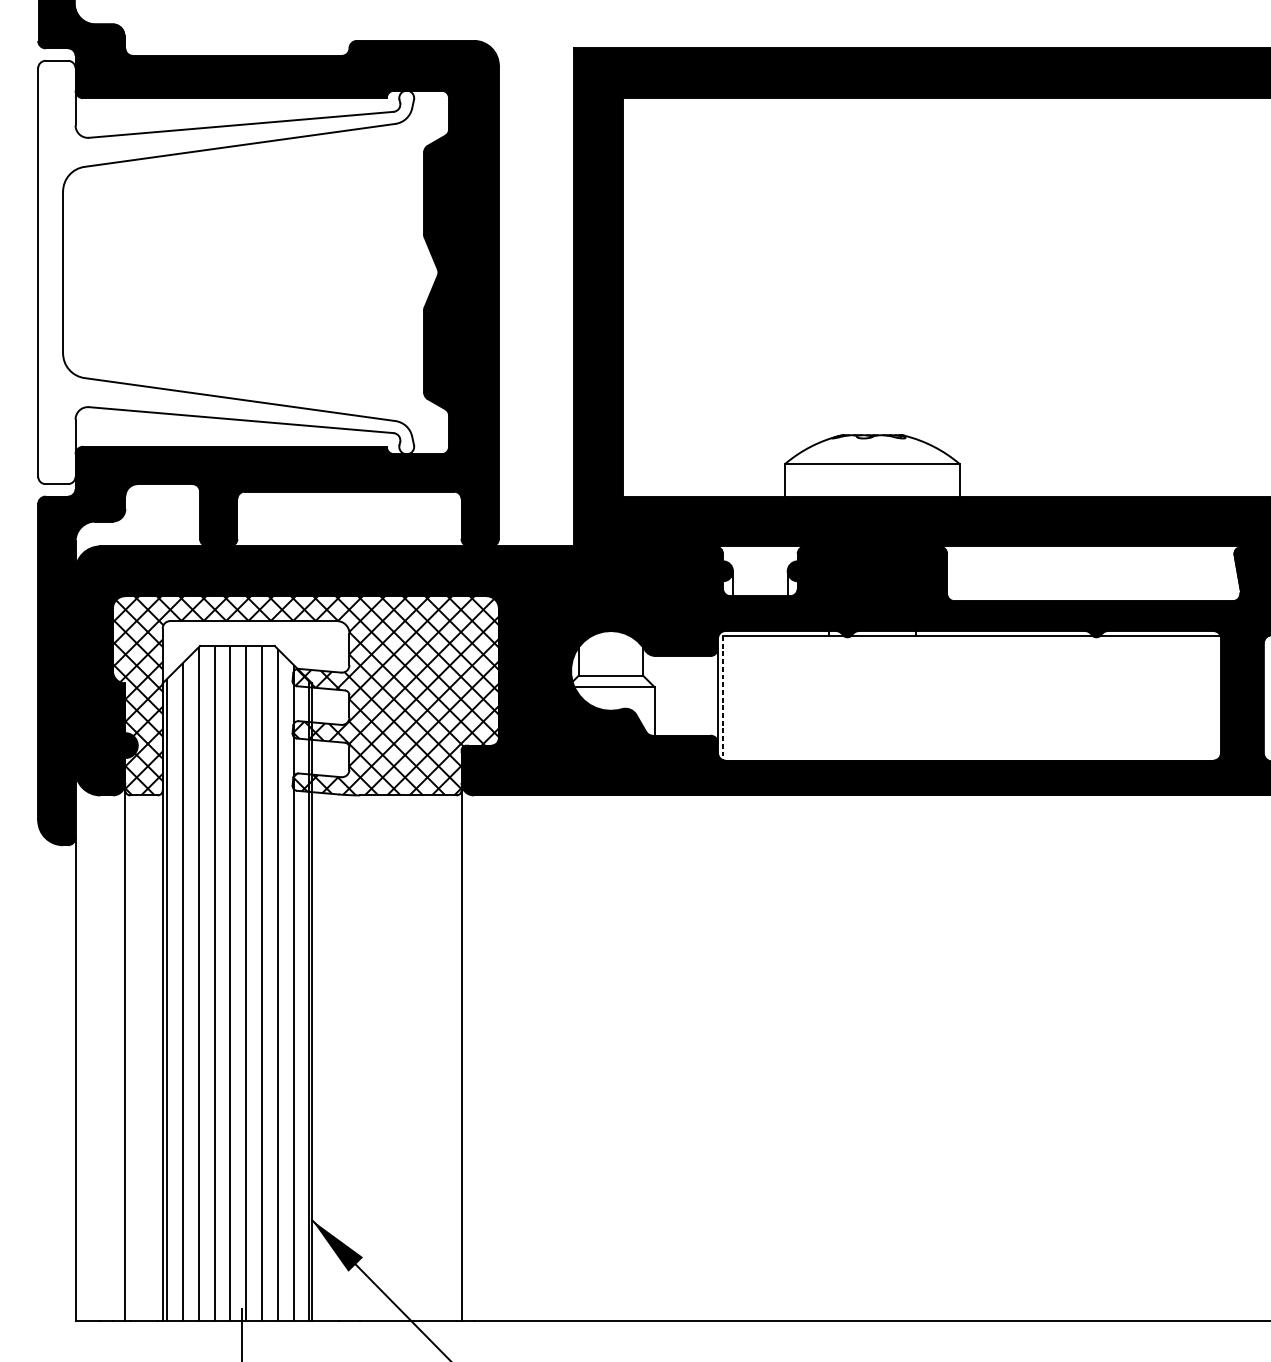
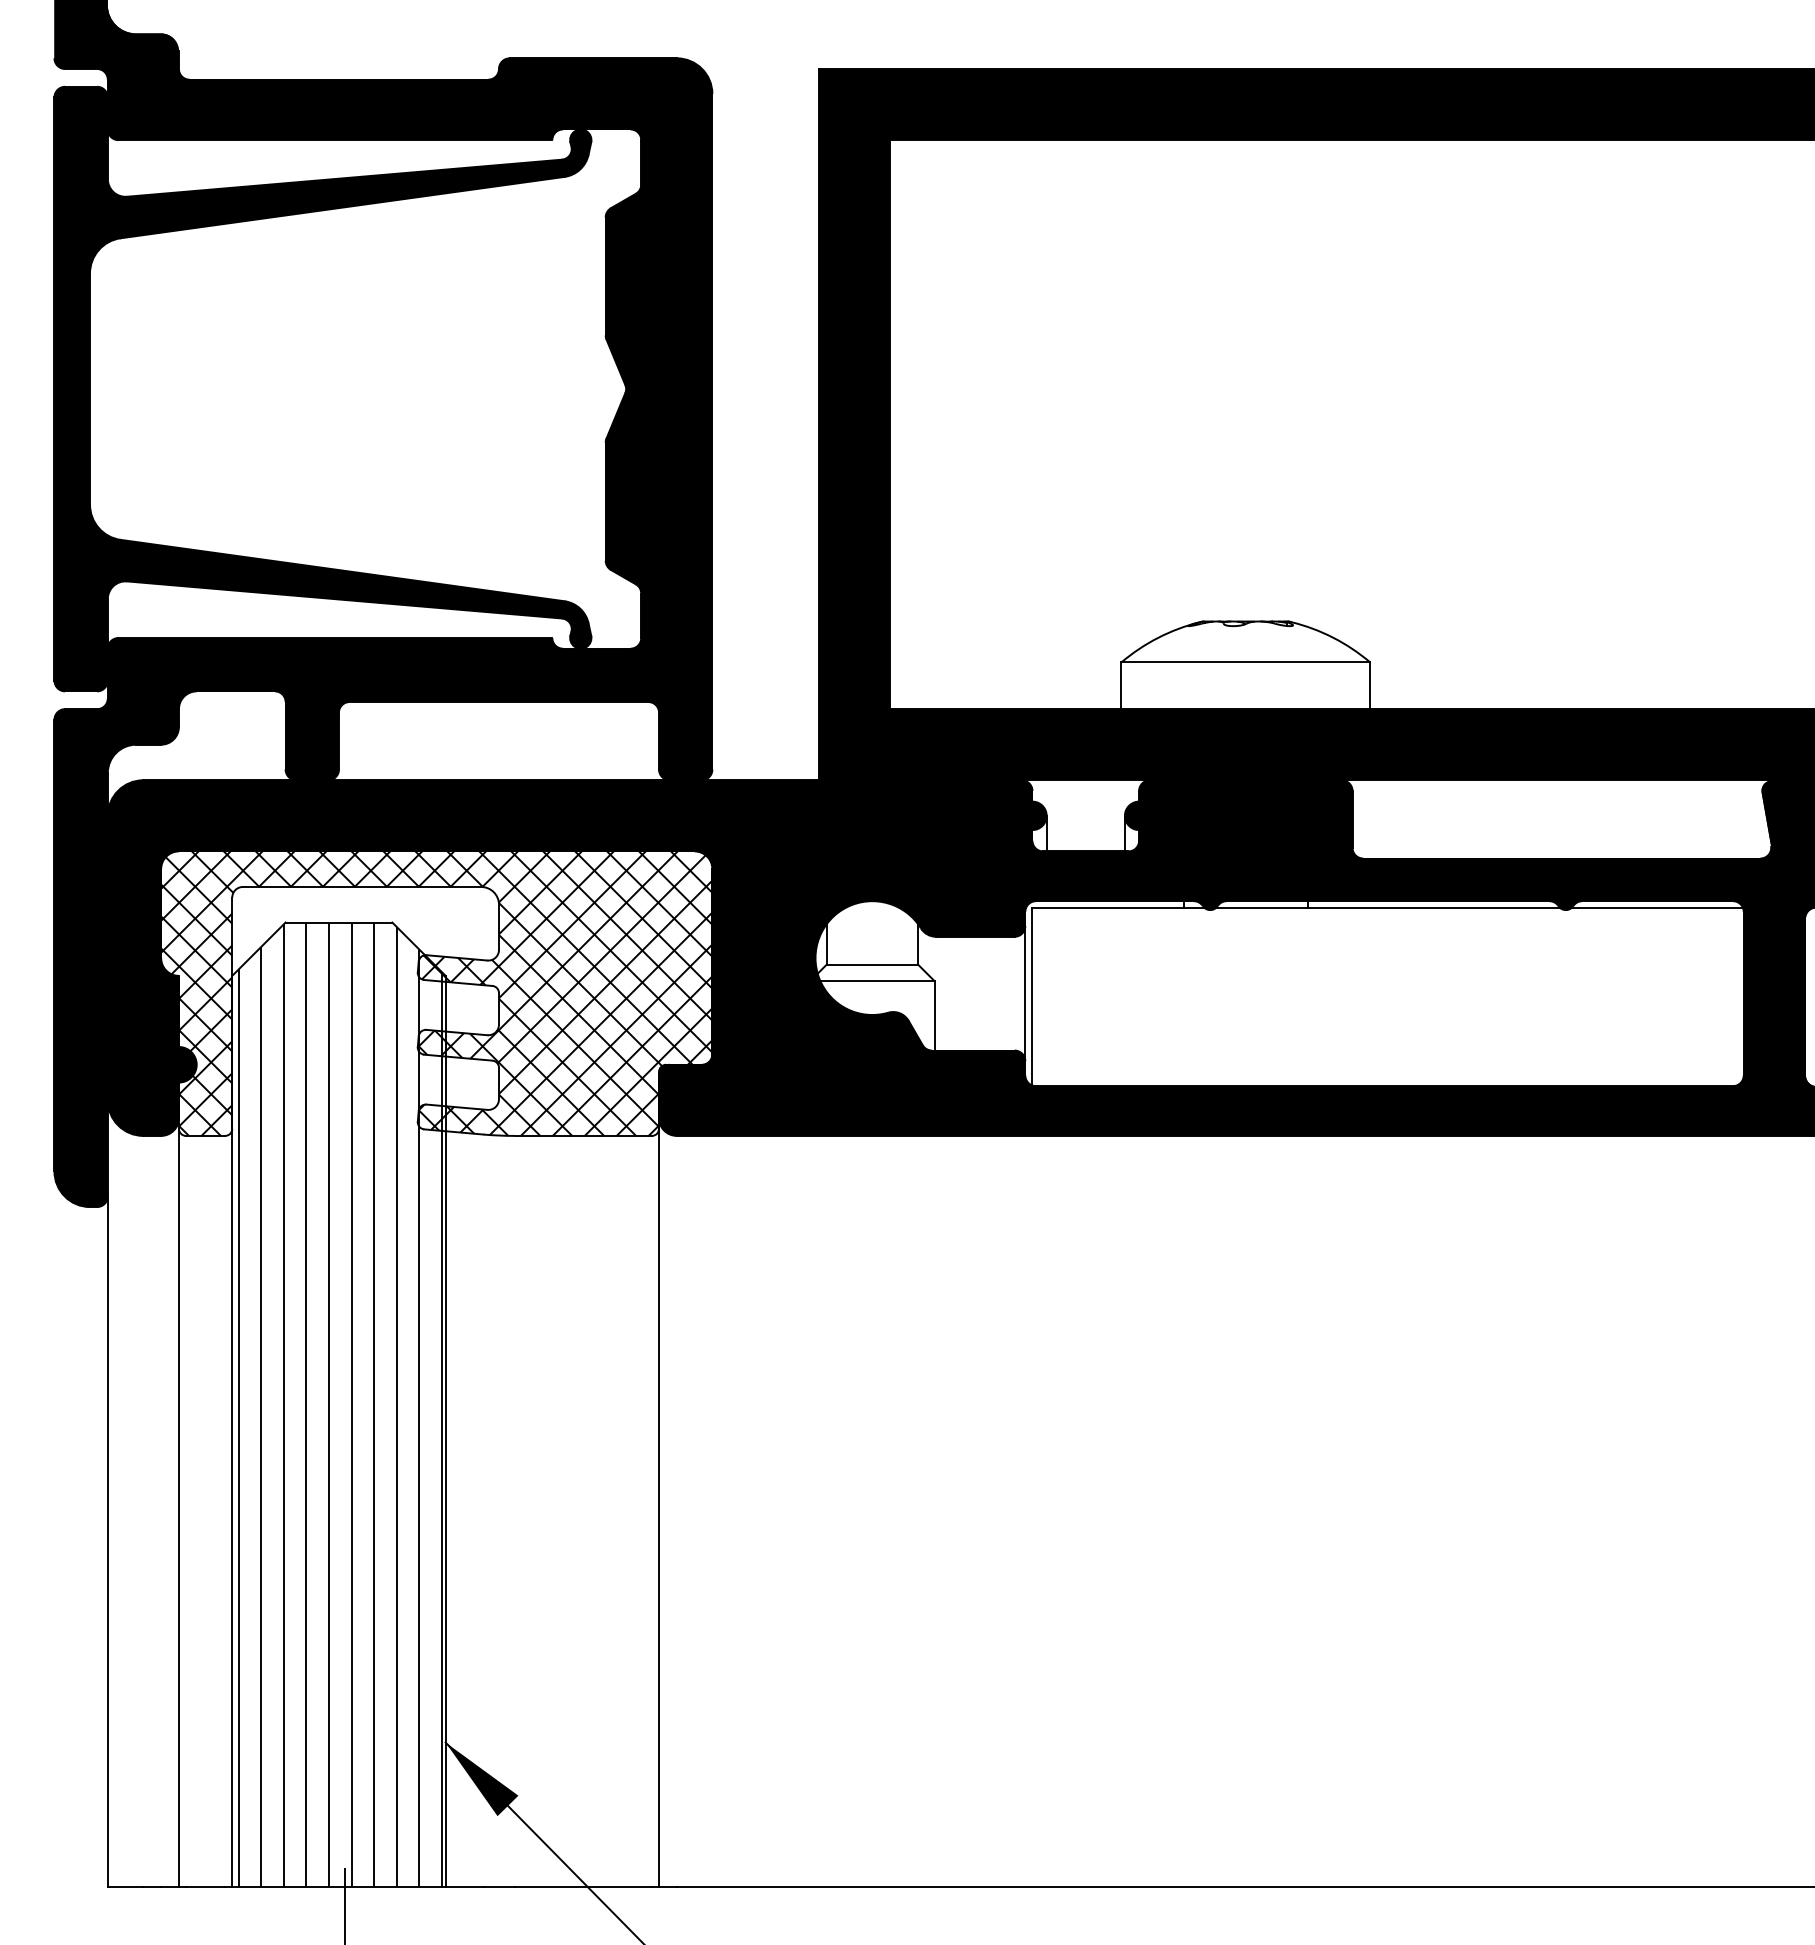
fill: (225, 272) -> (322, 388), added
line: (723, 697) -> (1032, 996), dashed -> solid

